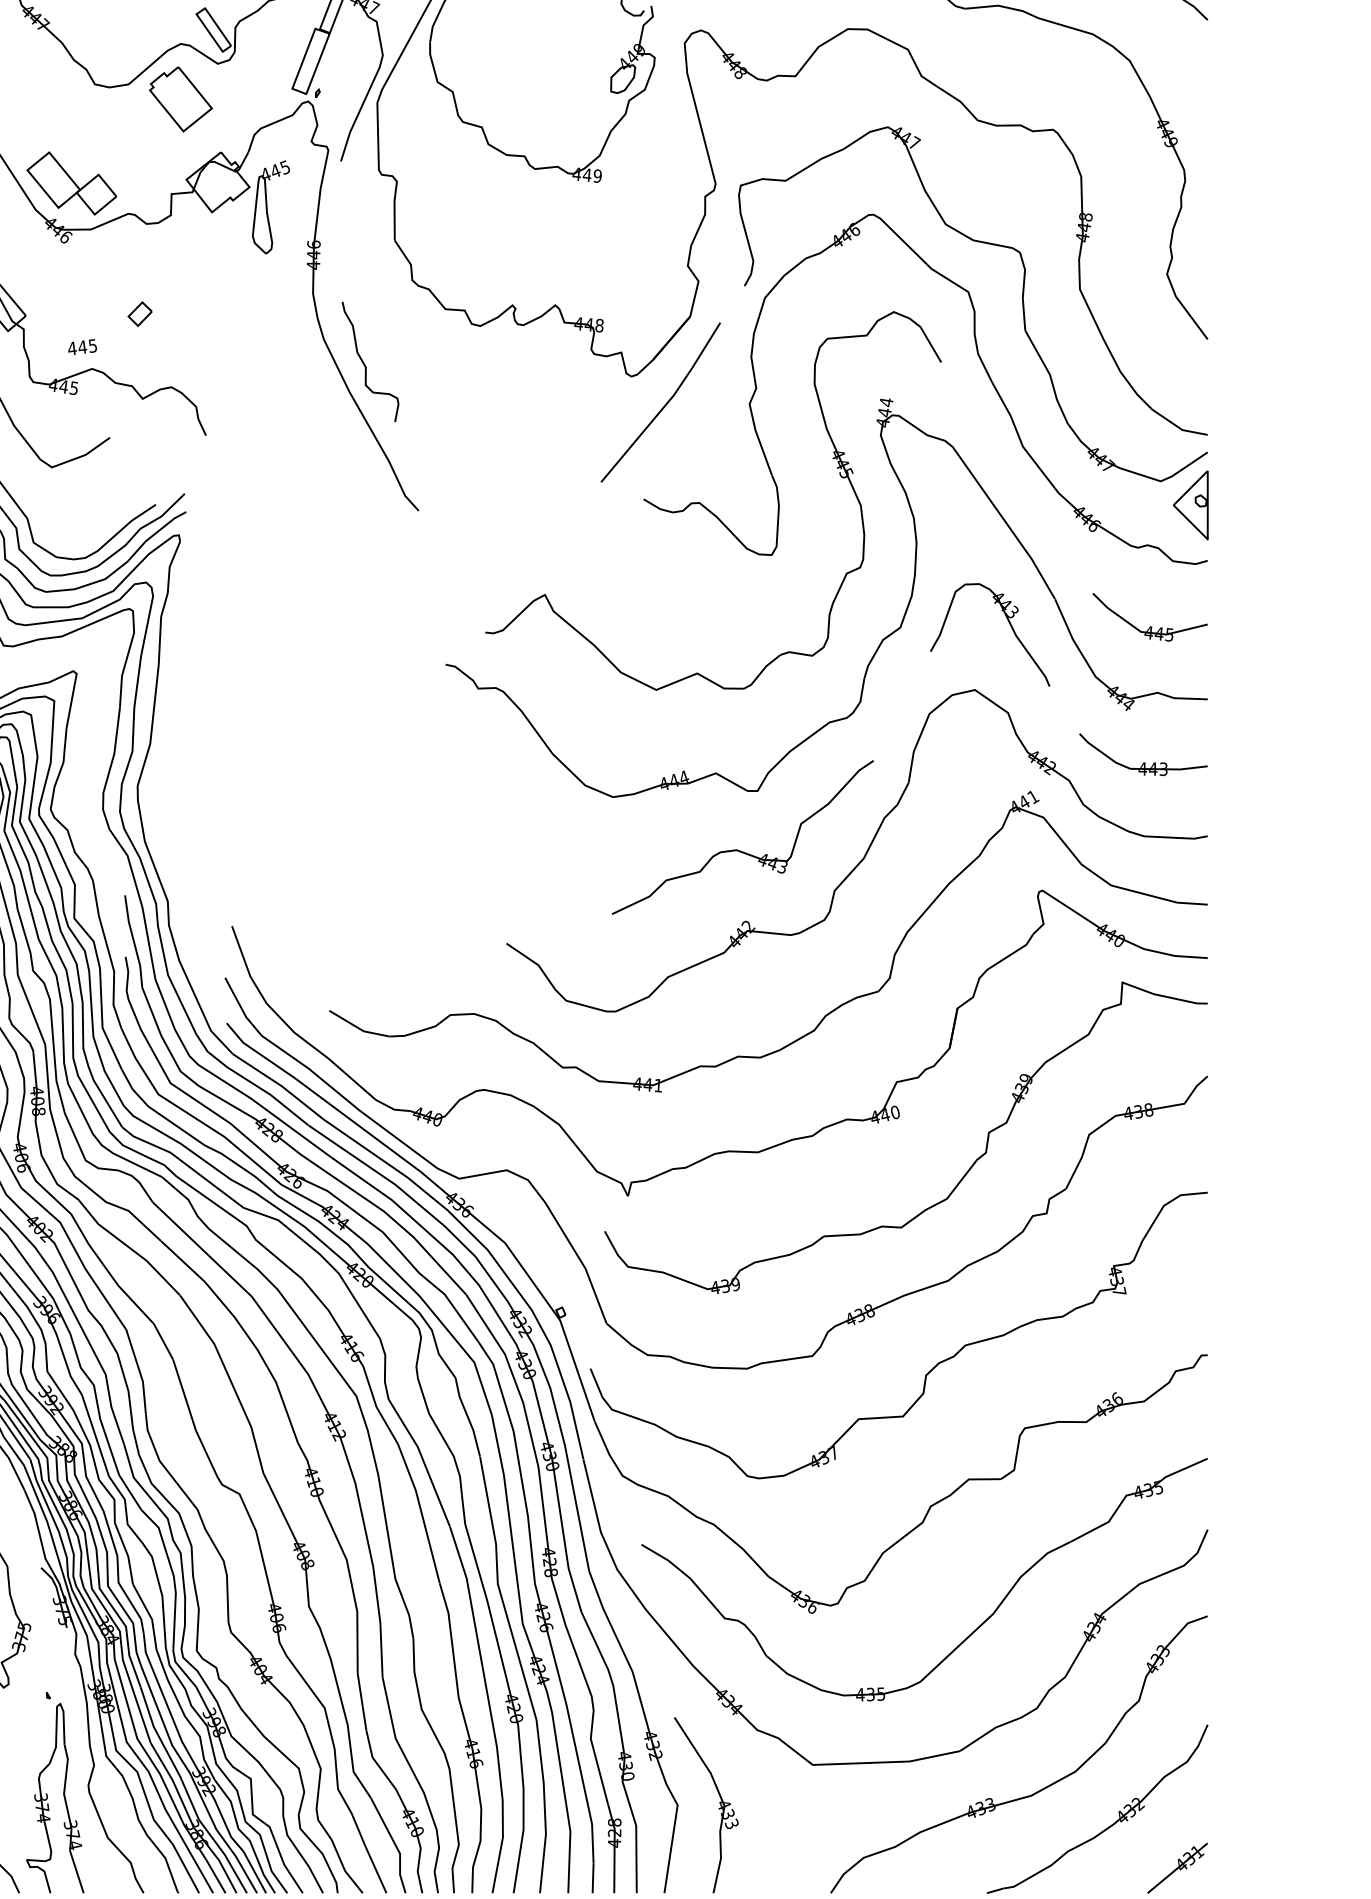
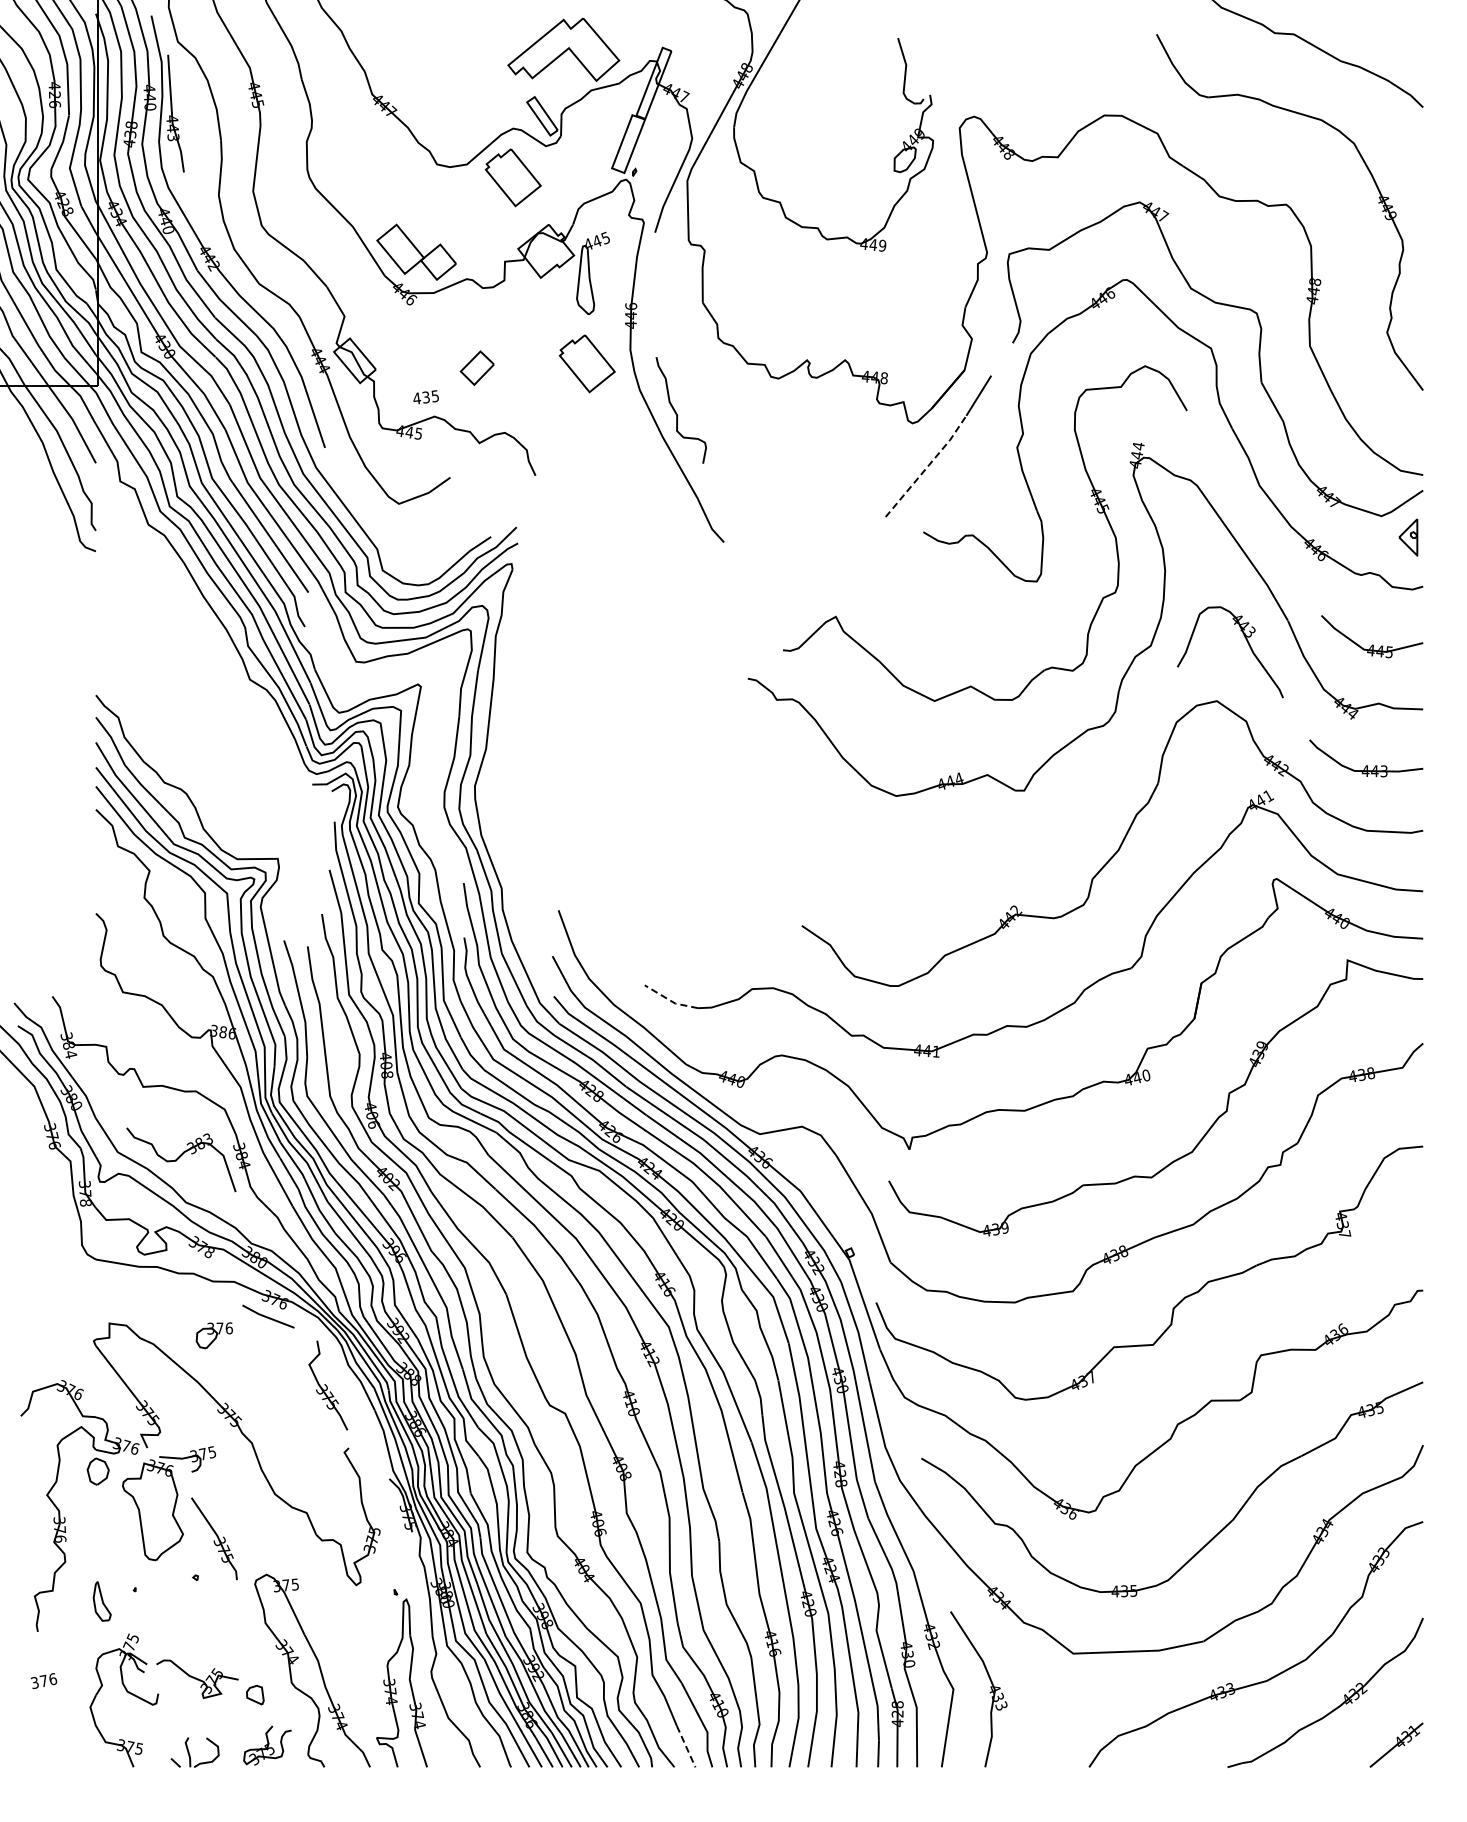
part: (263, 308) -> (586, 363), added
part: (139, 313) -> (476, 367), size x1.6
text: (82, 347) -> (426, 397), 445 -> 435
line: (648, 425) -> (927, 466), solid -> dashed
part: (1191, 505) -> (1408, 537), size x0.6
part: (738, 849) -> (1007, 842), removed
line: (358, 1027) -> (670, 1000), solid -> dashed
line: (376, 1869) -> (686, 1746), solid -> dashed

